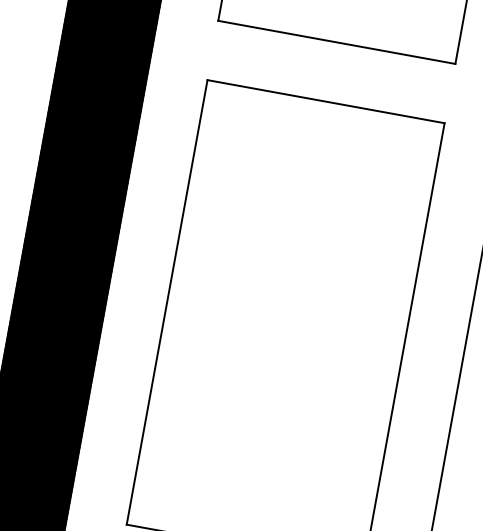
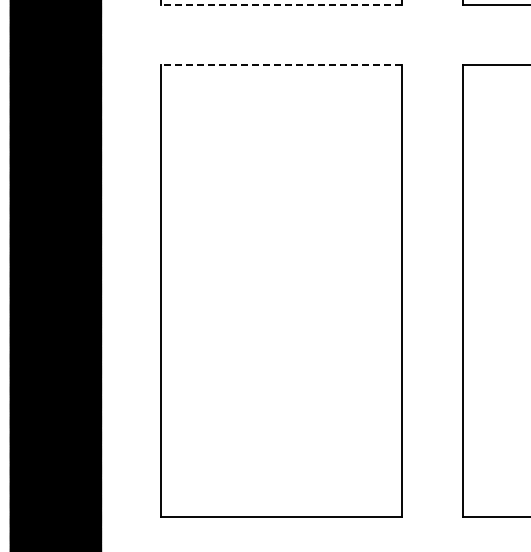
line: (336, 42) -> (281, 4), solid -> dashed
line: (325, 101) -> (281, 64), solid -> dashed

